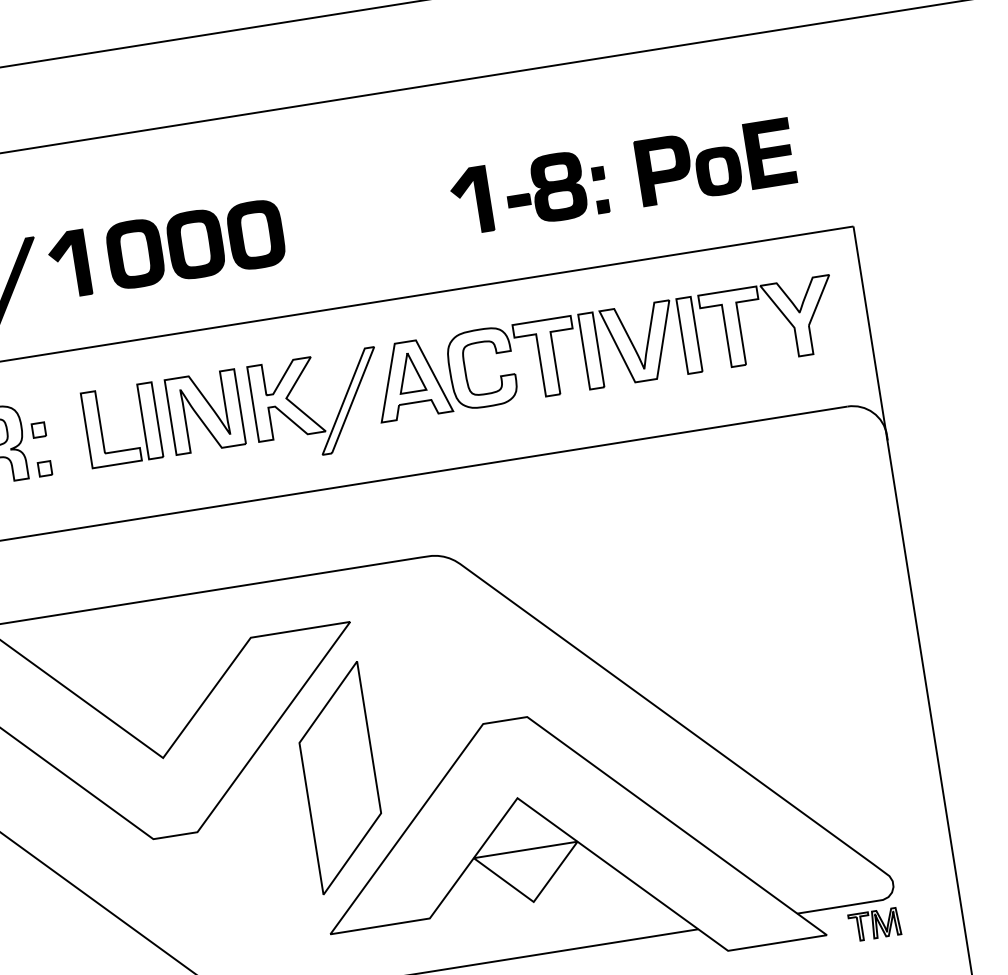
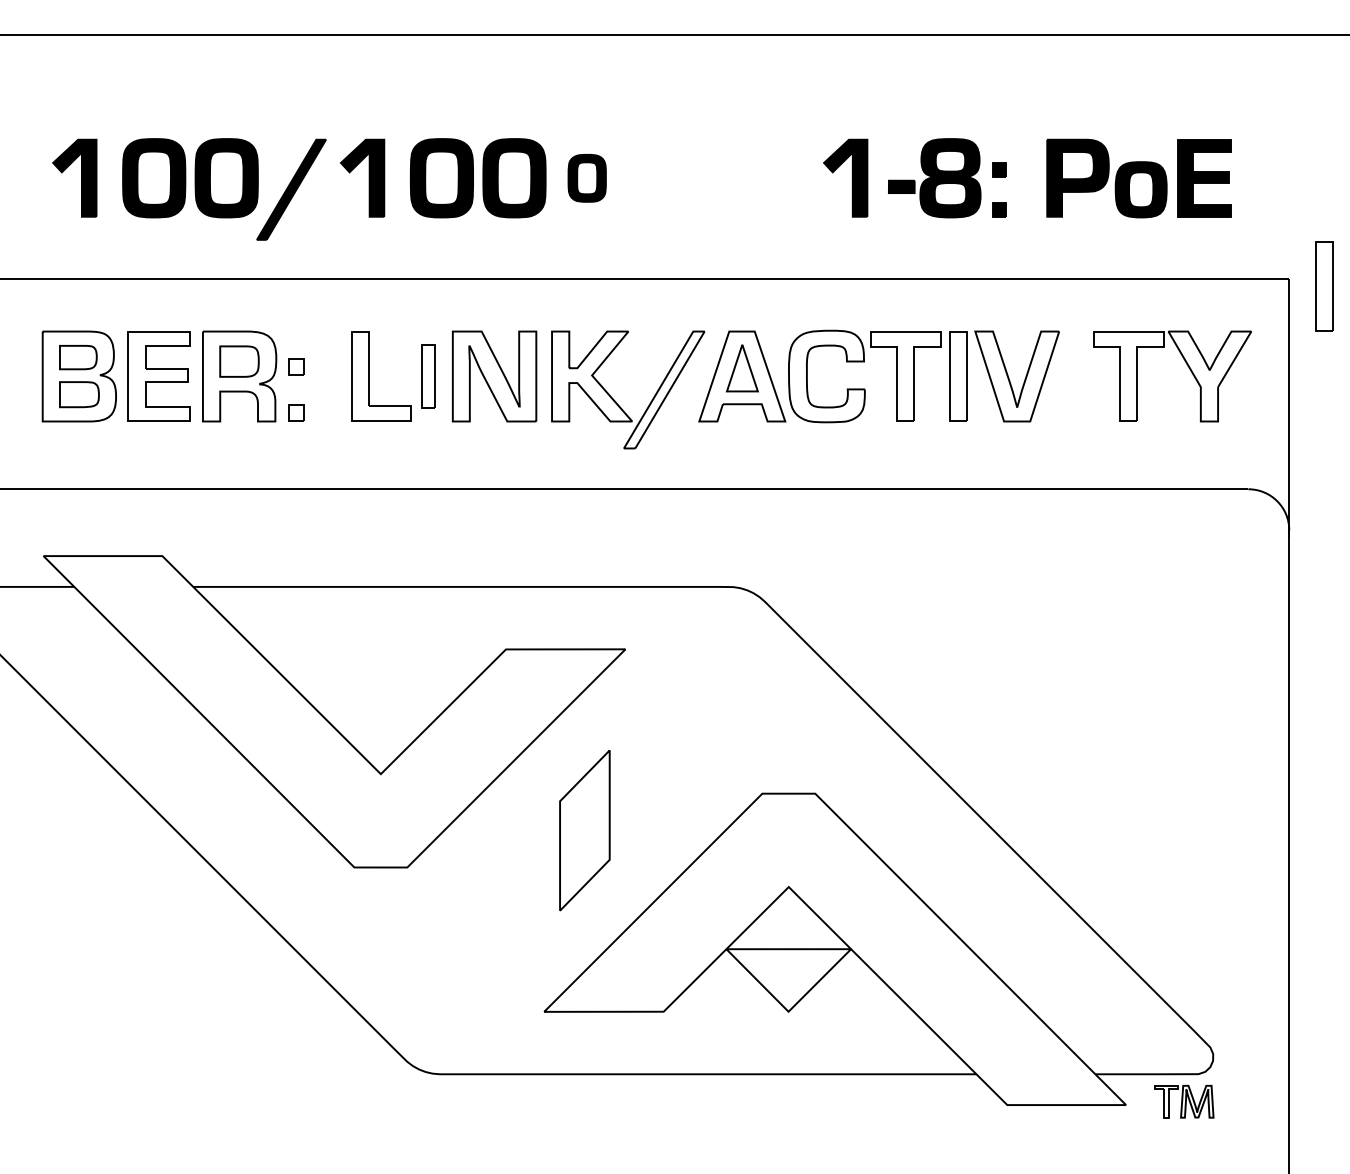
part: (256, 235) -> (587, 178), size x0.6
part: (689, 335) -> (1324, 286), moved
part: (150, 420) -> (428, 376), size x0.7
part: (340, 778) -> (584, 830), size x0.6

